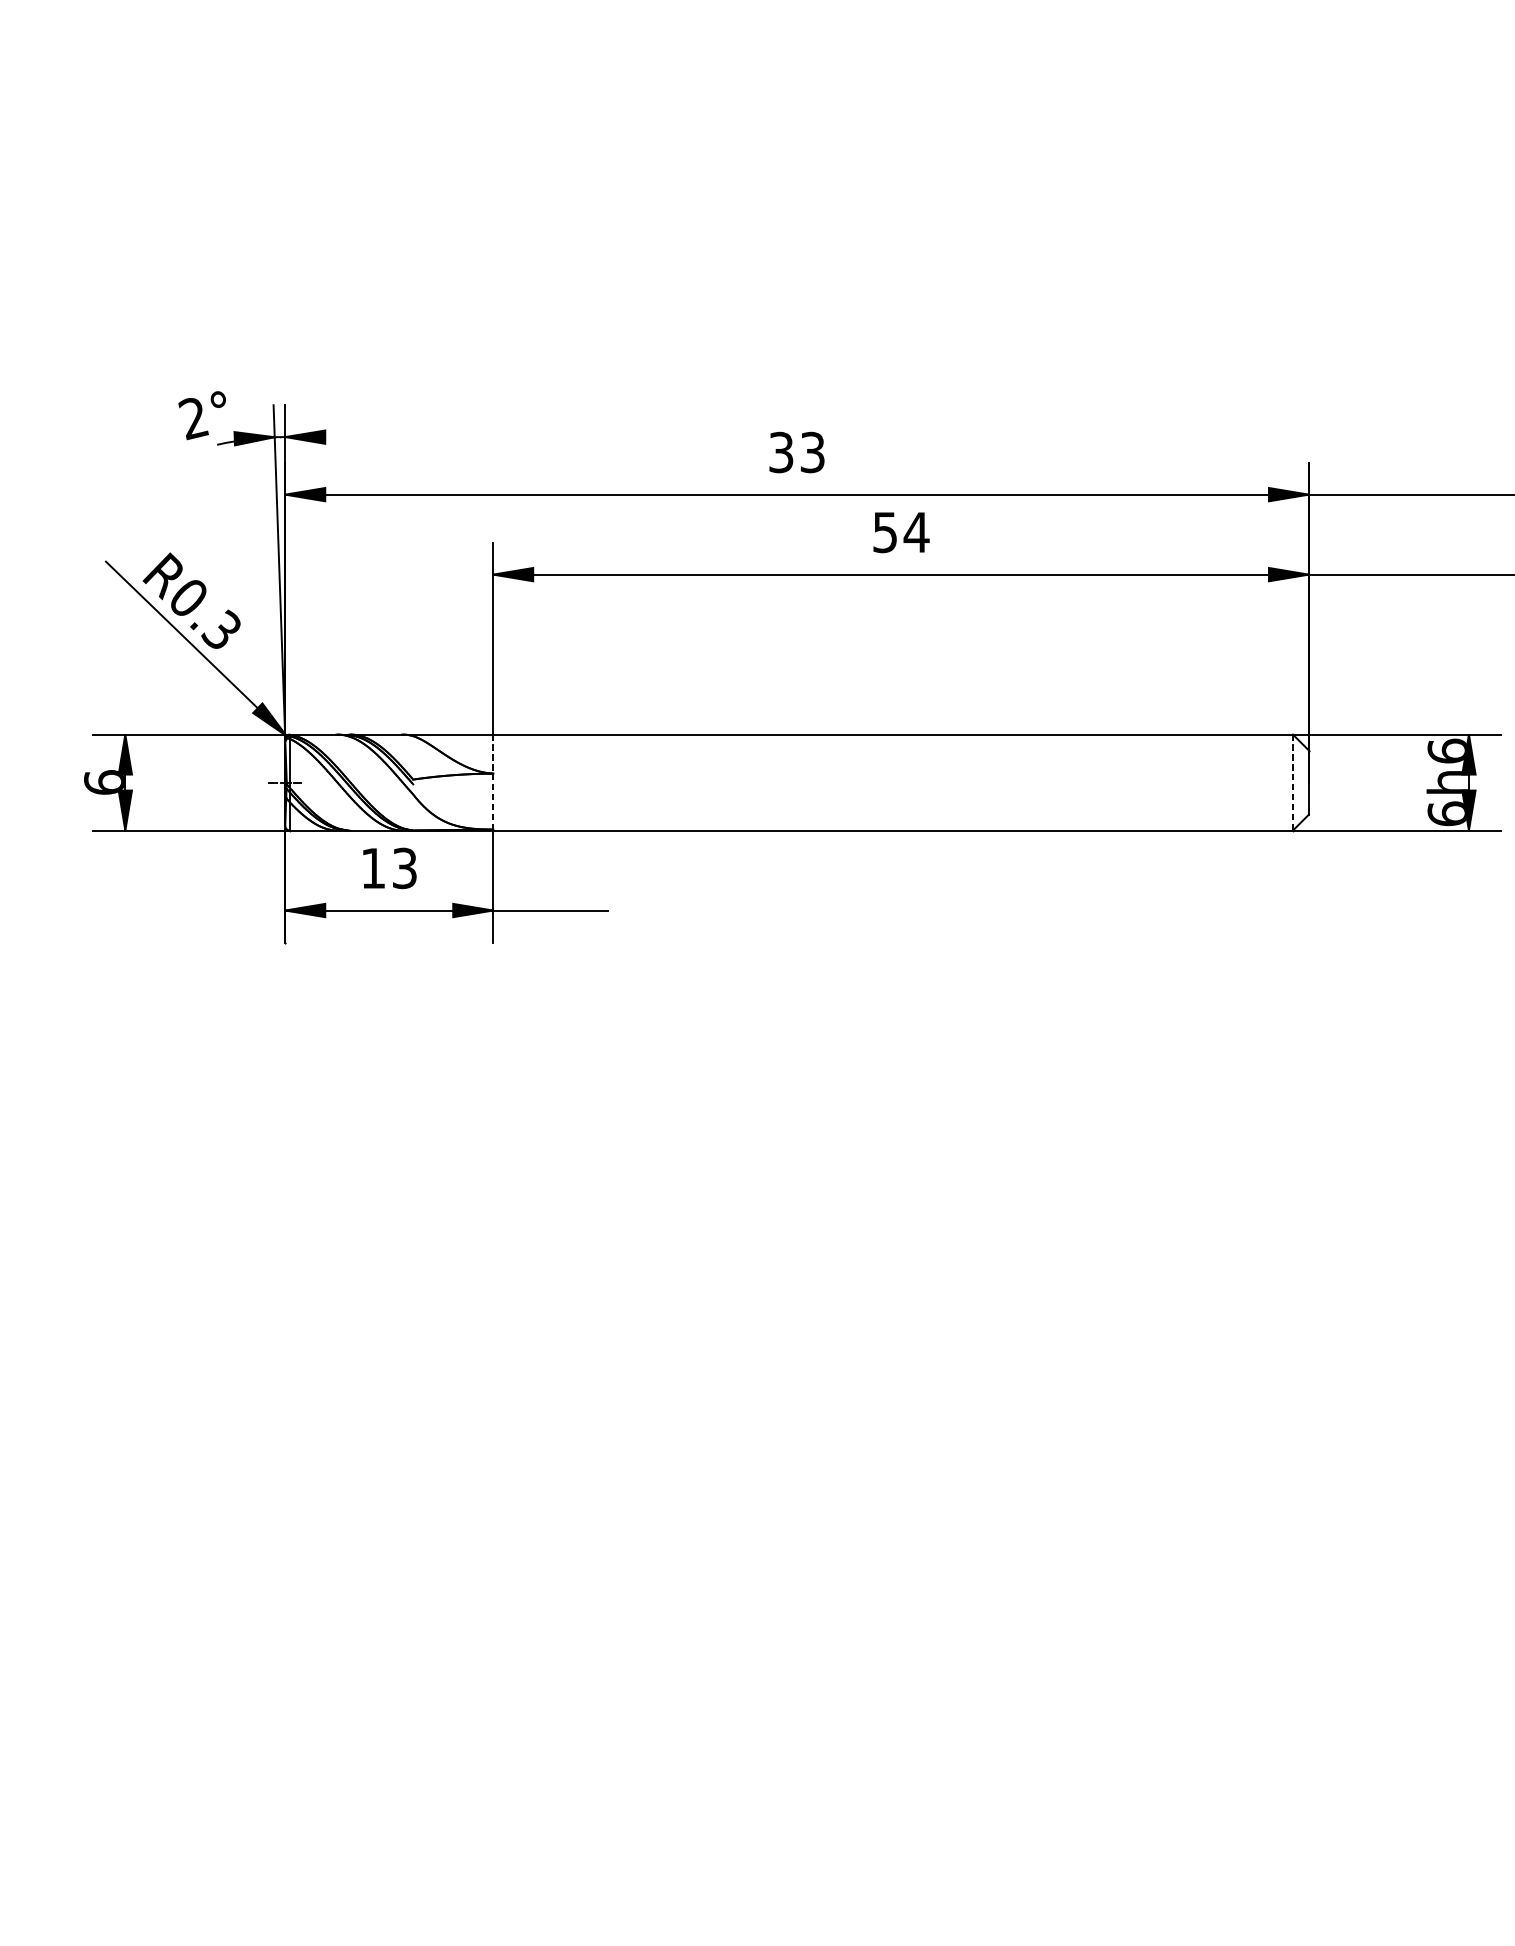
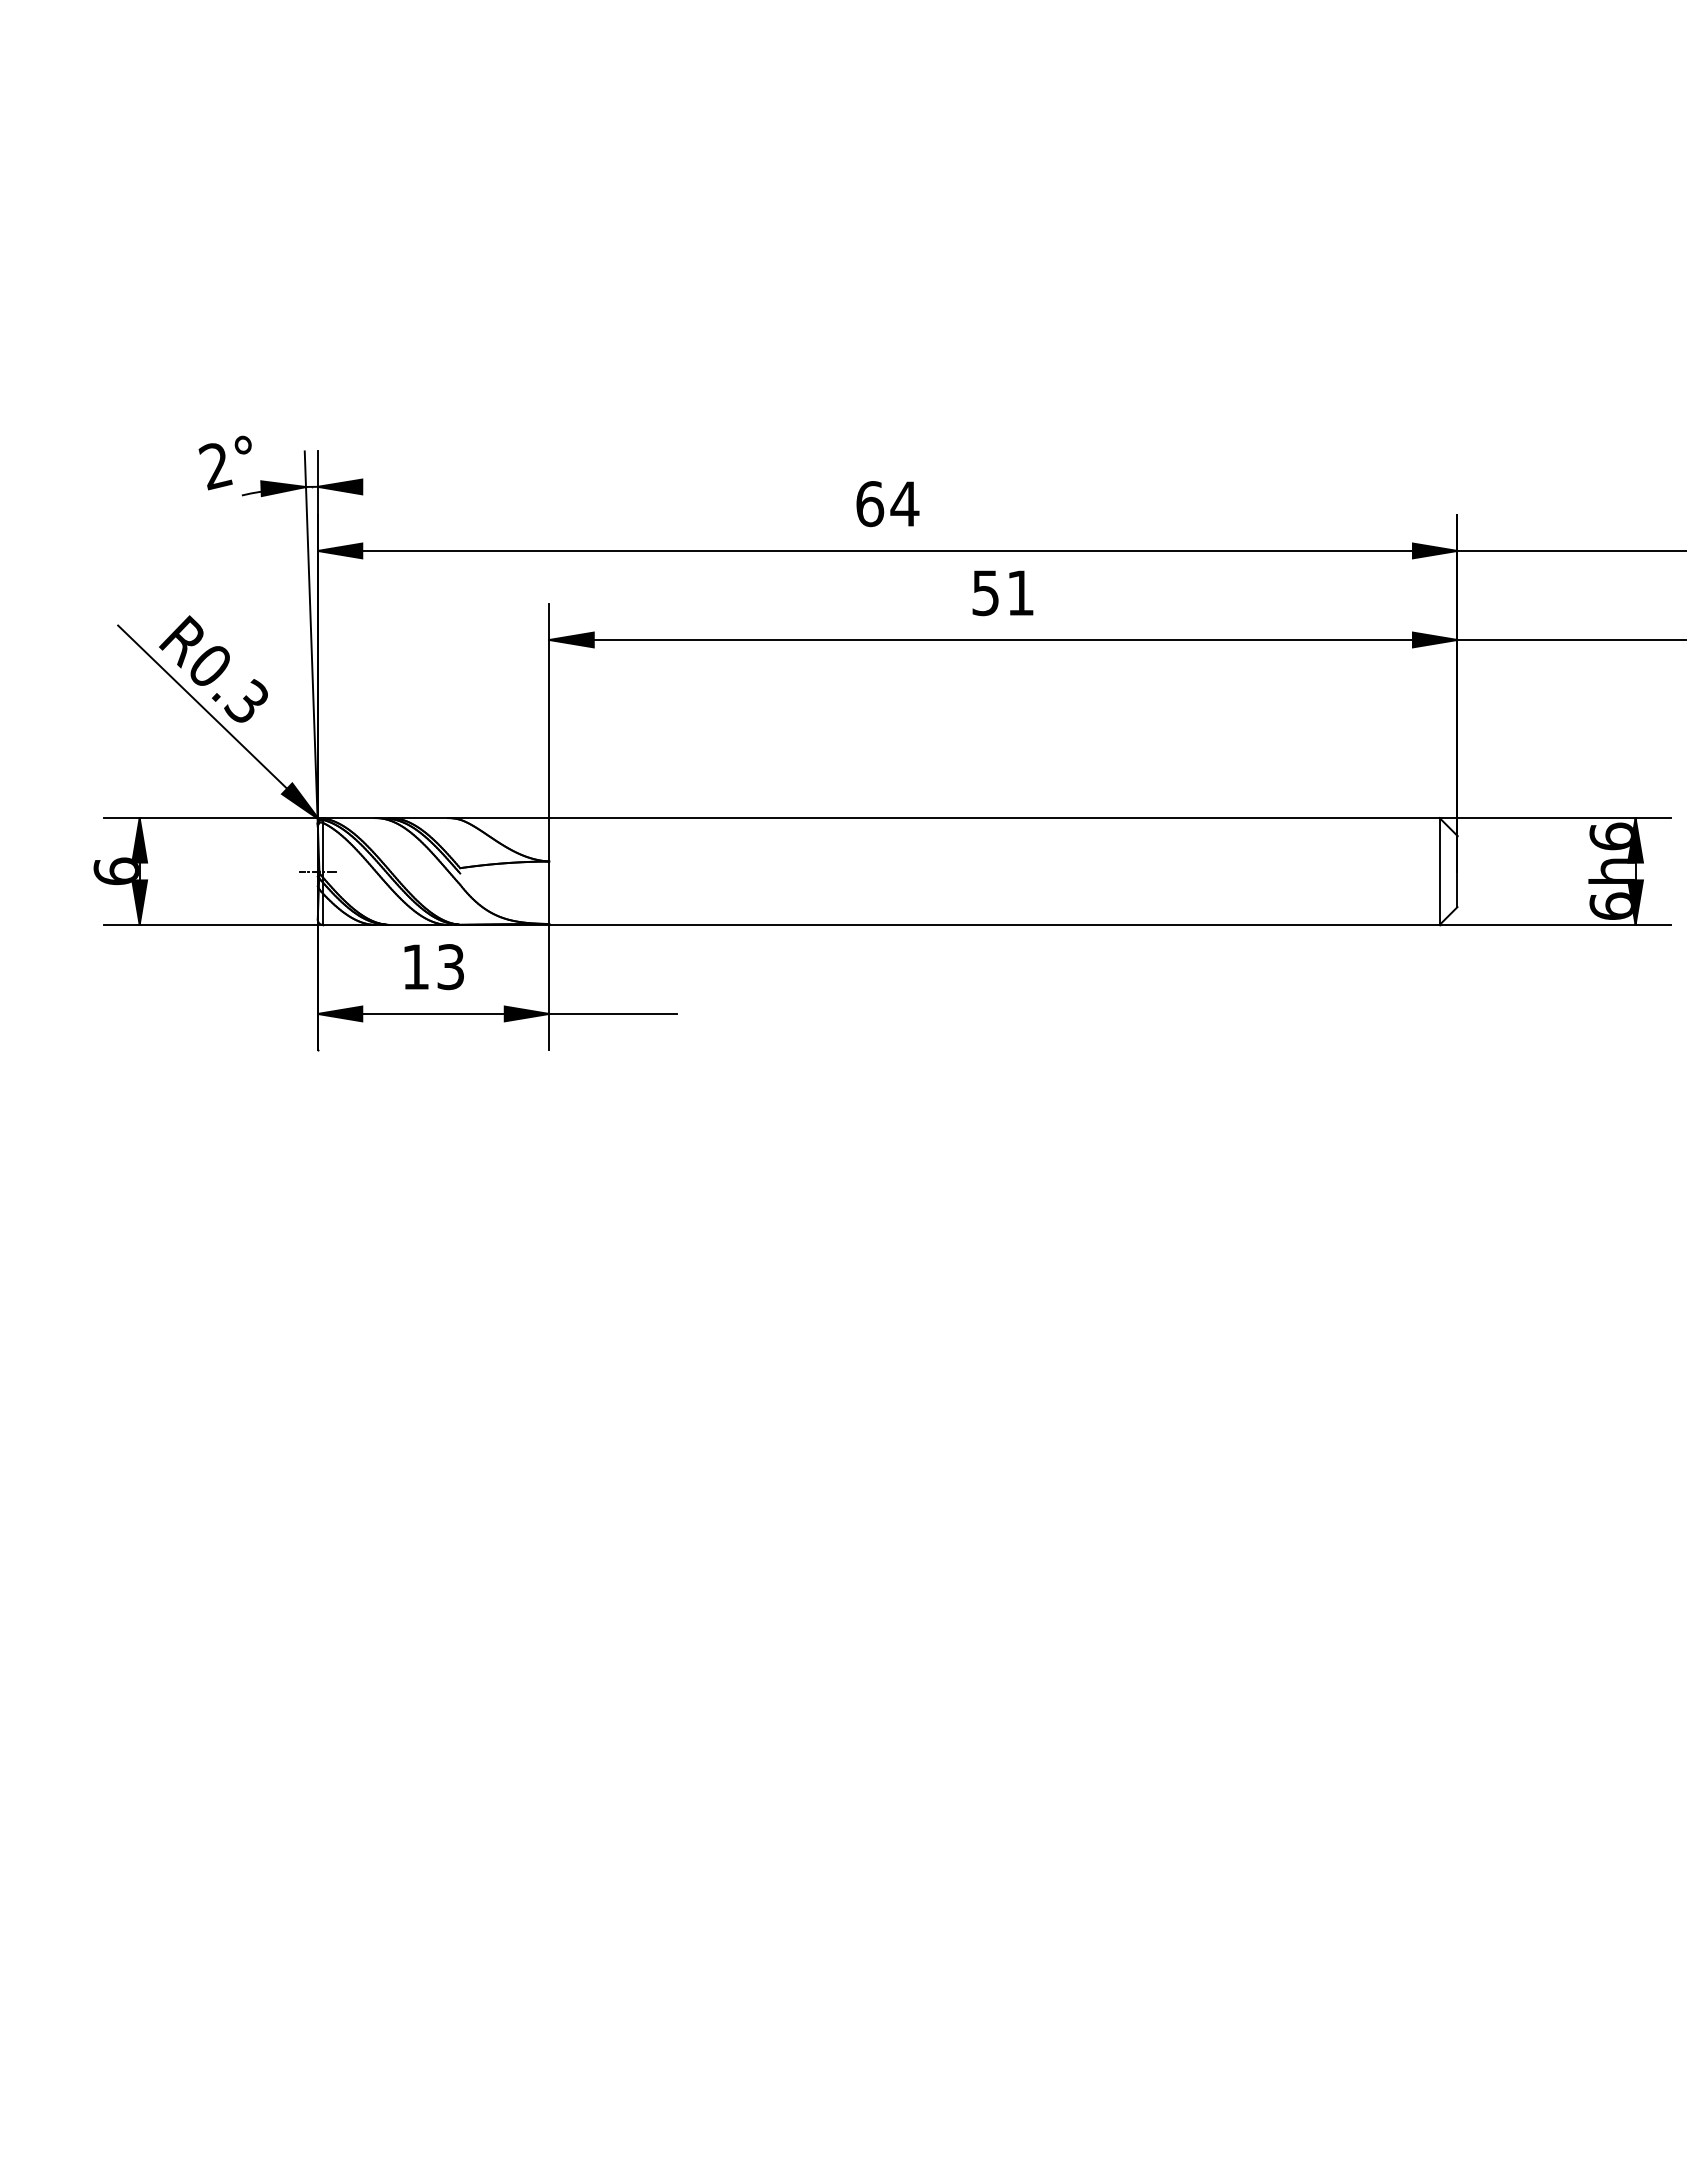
text: (797, 452) -> (887, 504), 33 -> 64
text: (916, 531) -> (1020, 592), 54 -> 51
line: (493, 783) -> (549, 872), dashed -> solid
line: (1292, 783) -> (1439, 872), dashed -> solid

